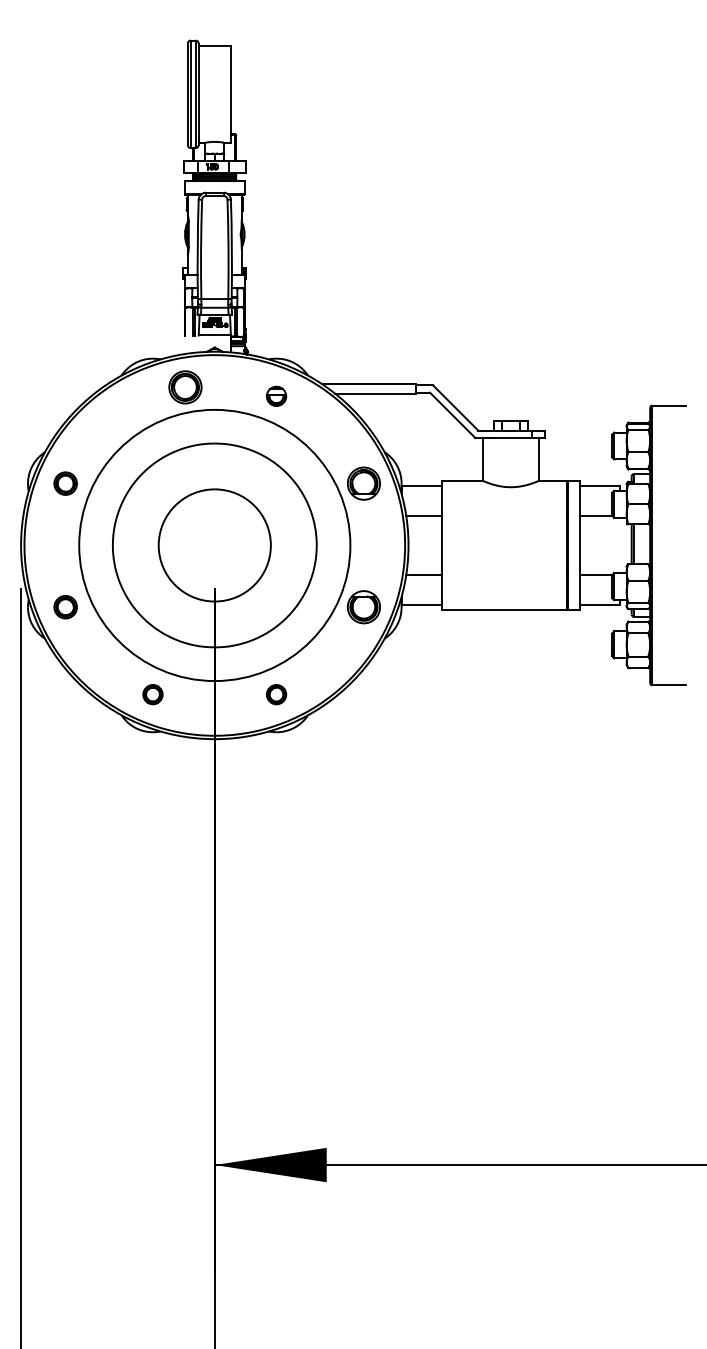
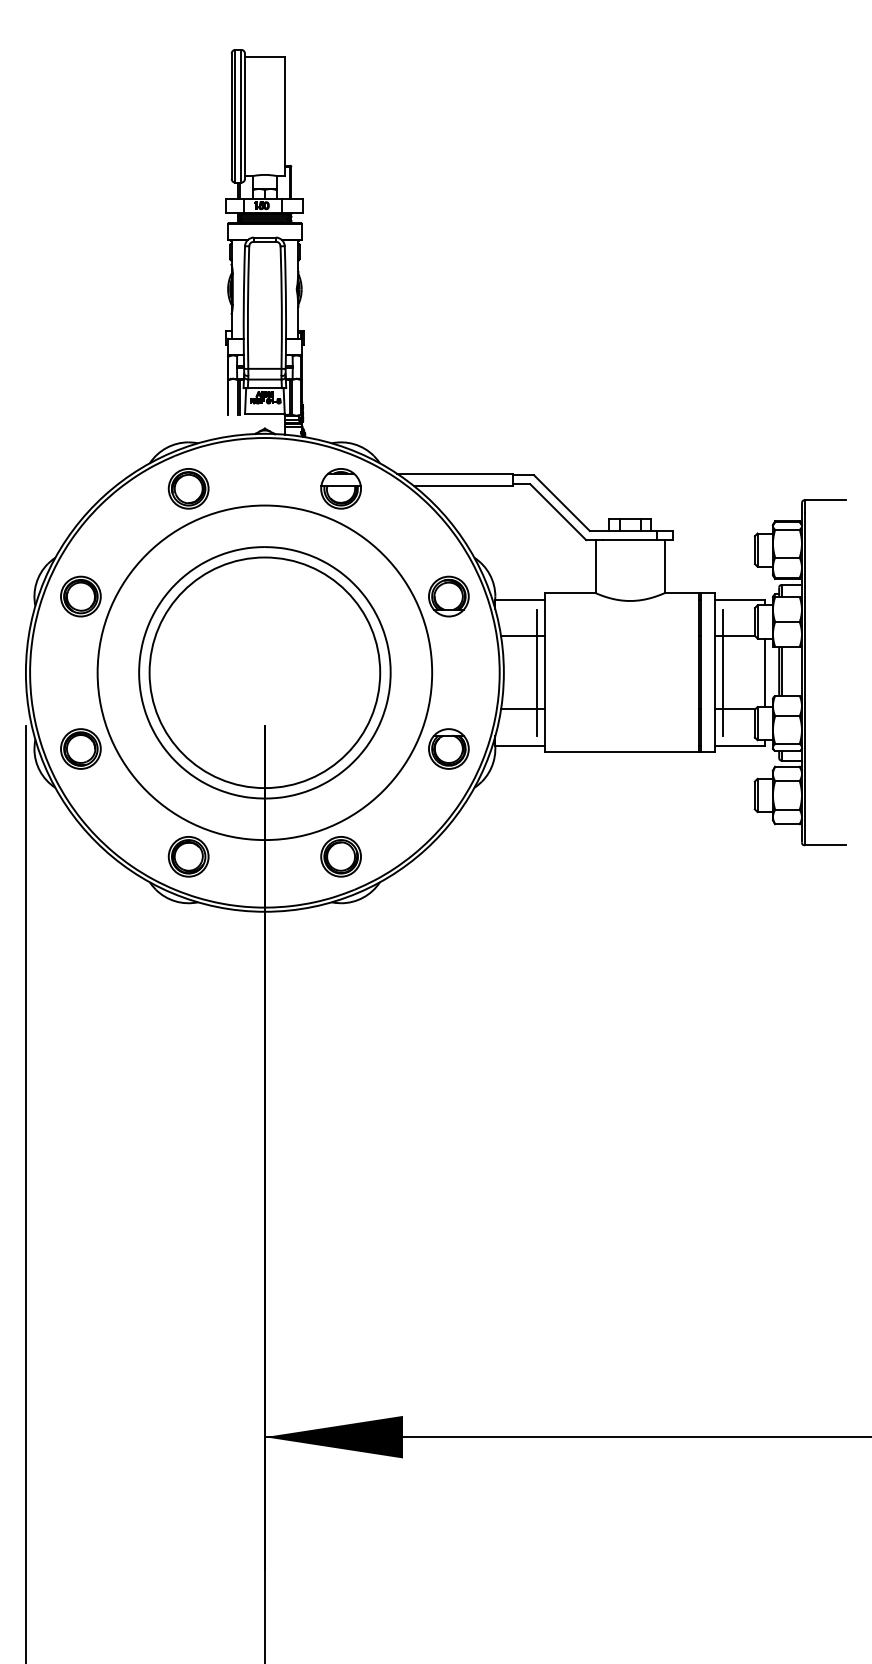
part: (185, 387) -> (188, 488), moved
part: (276, 396) -> (340, 488), size x1.67
part: (65, 483) -> (80, 596), size x1.43
circle: (214, 545) -> (264, 672), size x1.67
line: (435, 545) -> (537, 672), added
line: (586, 545) -> (723, 672), added
line: (620, 545) -> (765, 672), added
part: (65, 606) -> (80, 748), size x1.43
part: (152, 694) -> (188, 856), size x1.67
part: (276, 694) -> (340, 856), size x1.67

